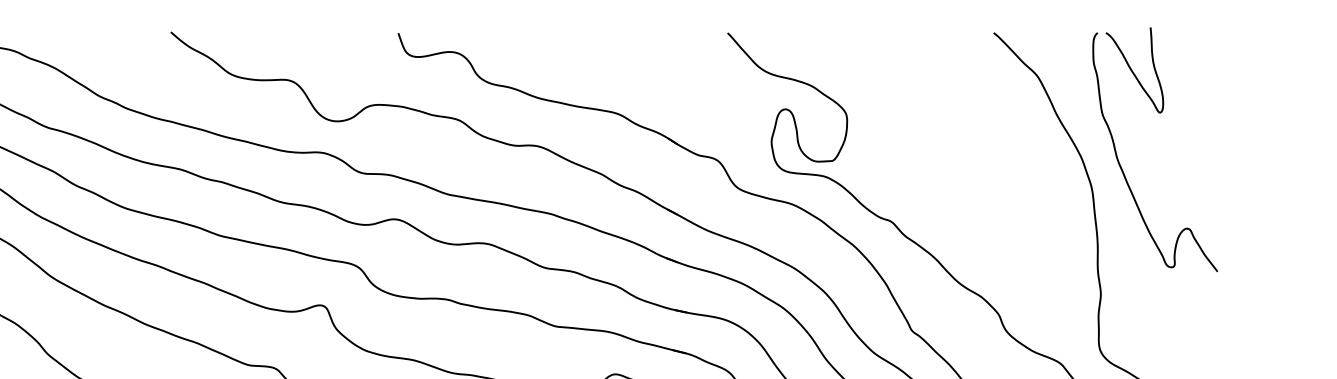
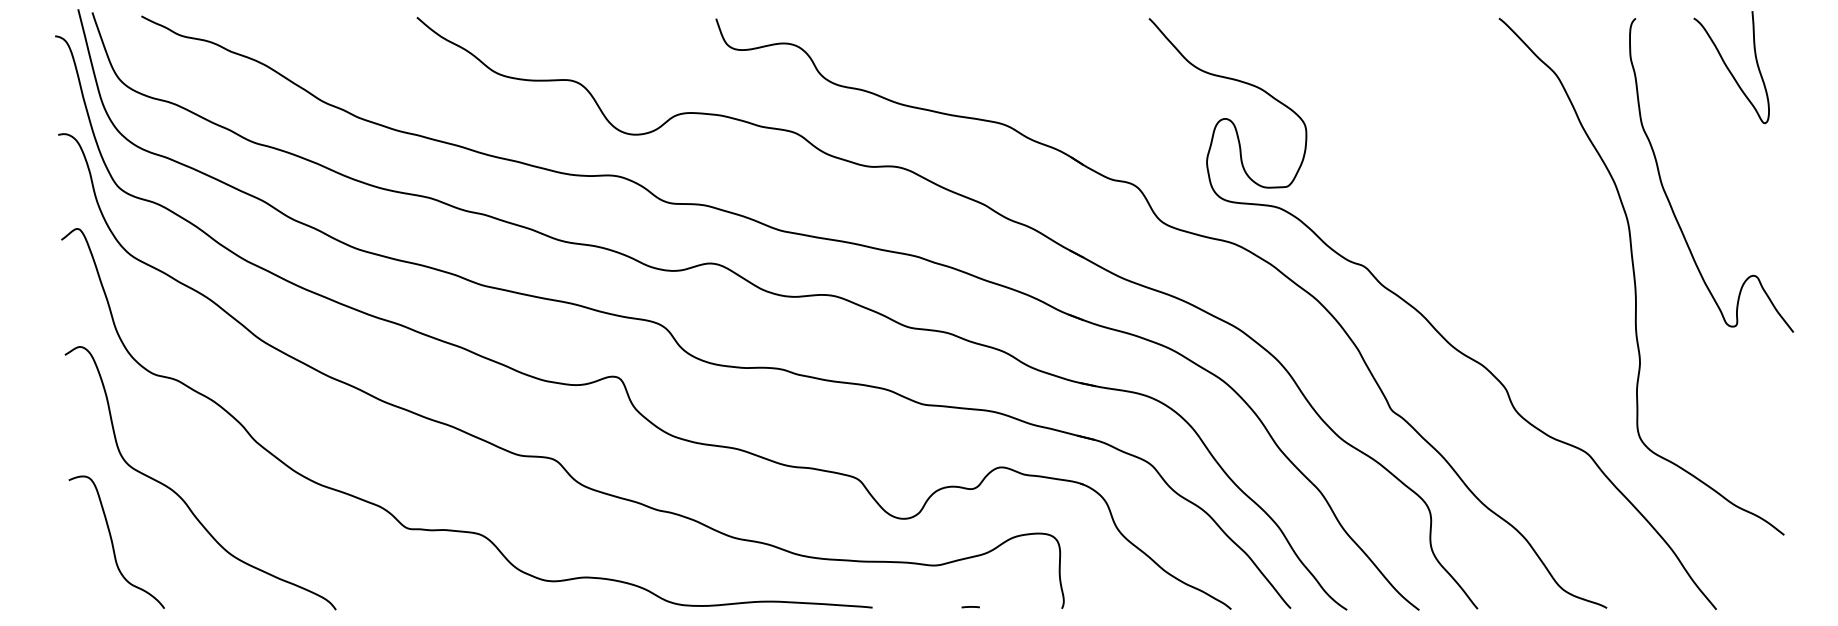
curve: (1133, 71) -> (1729, 69), moved

